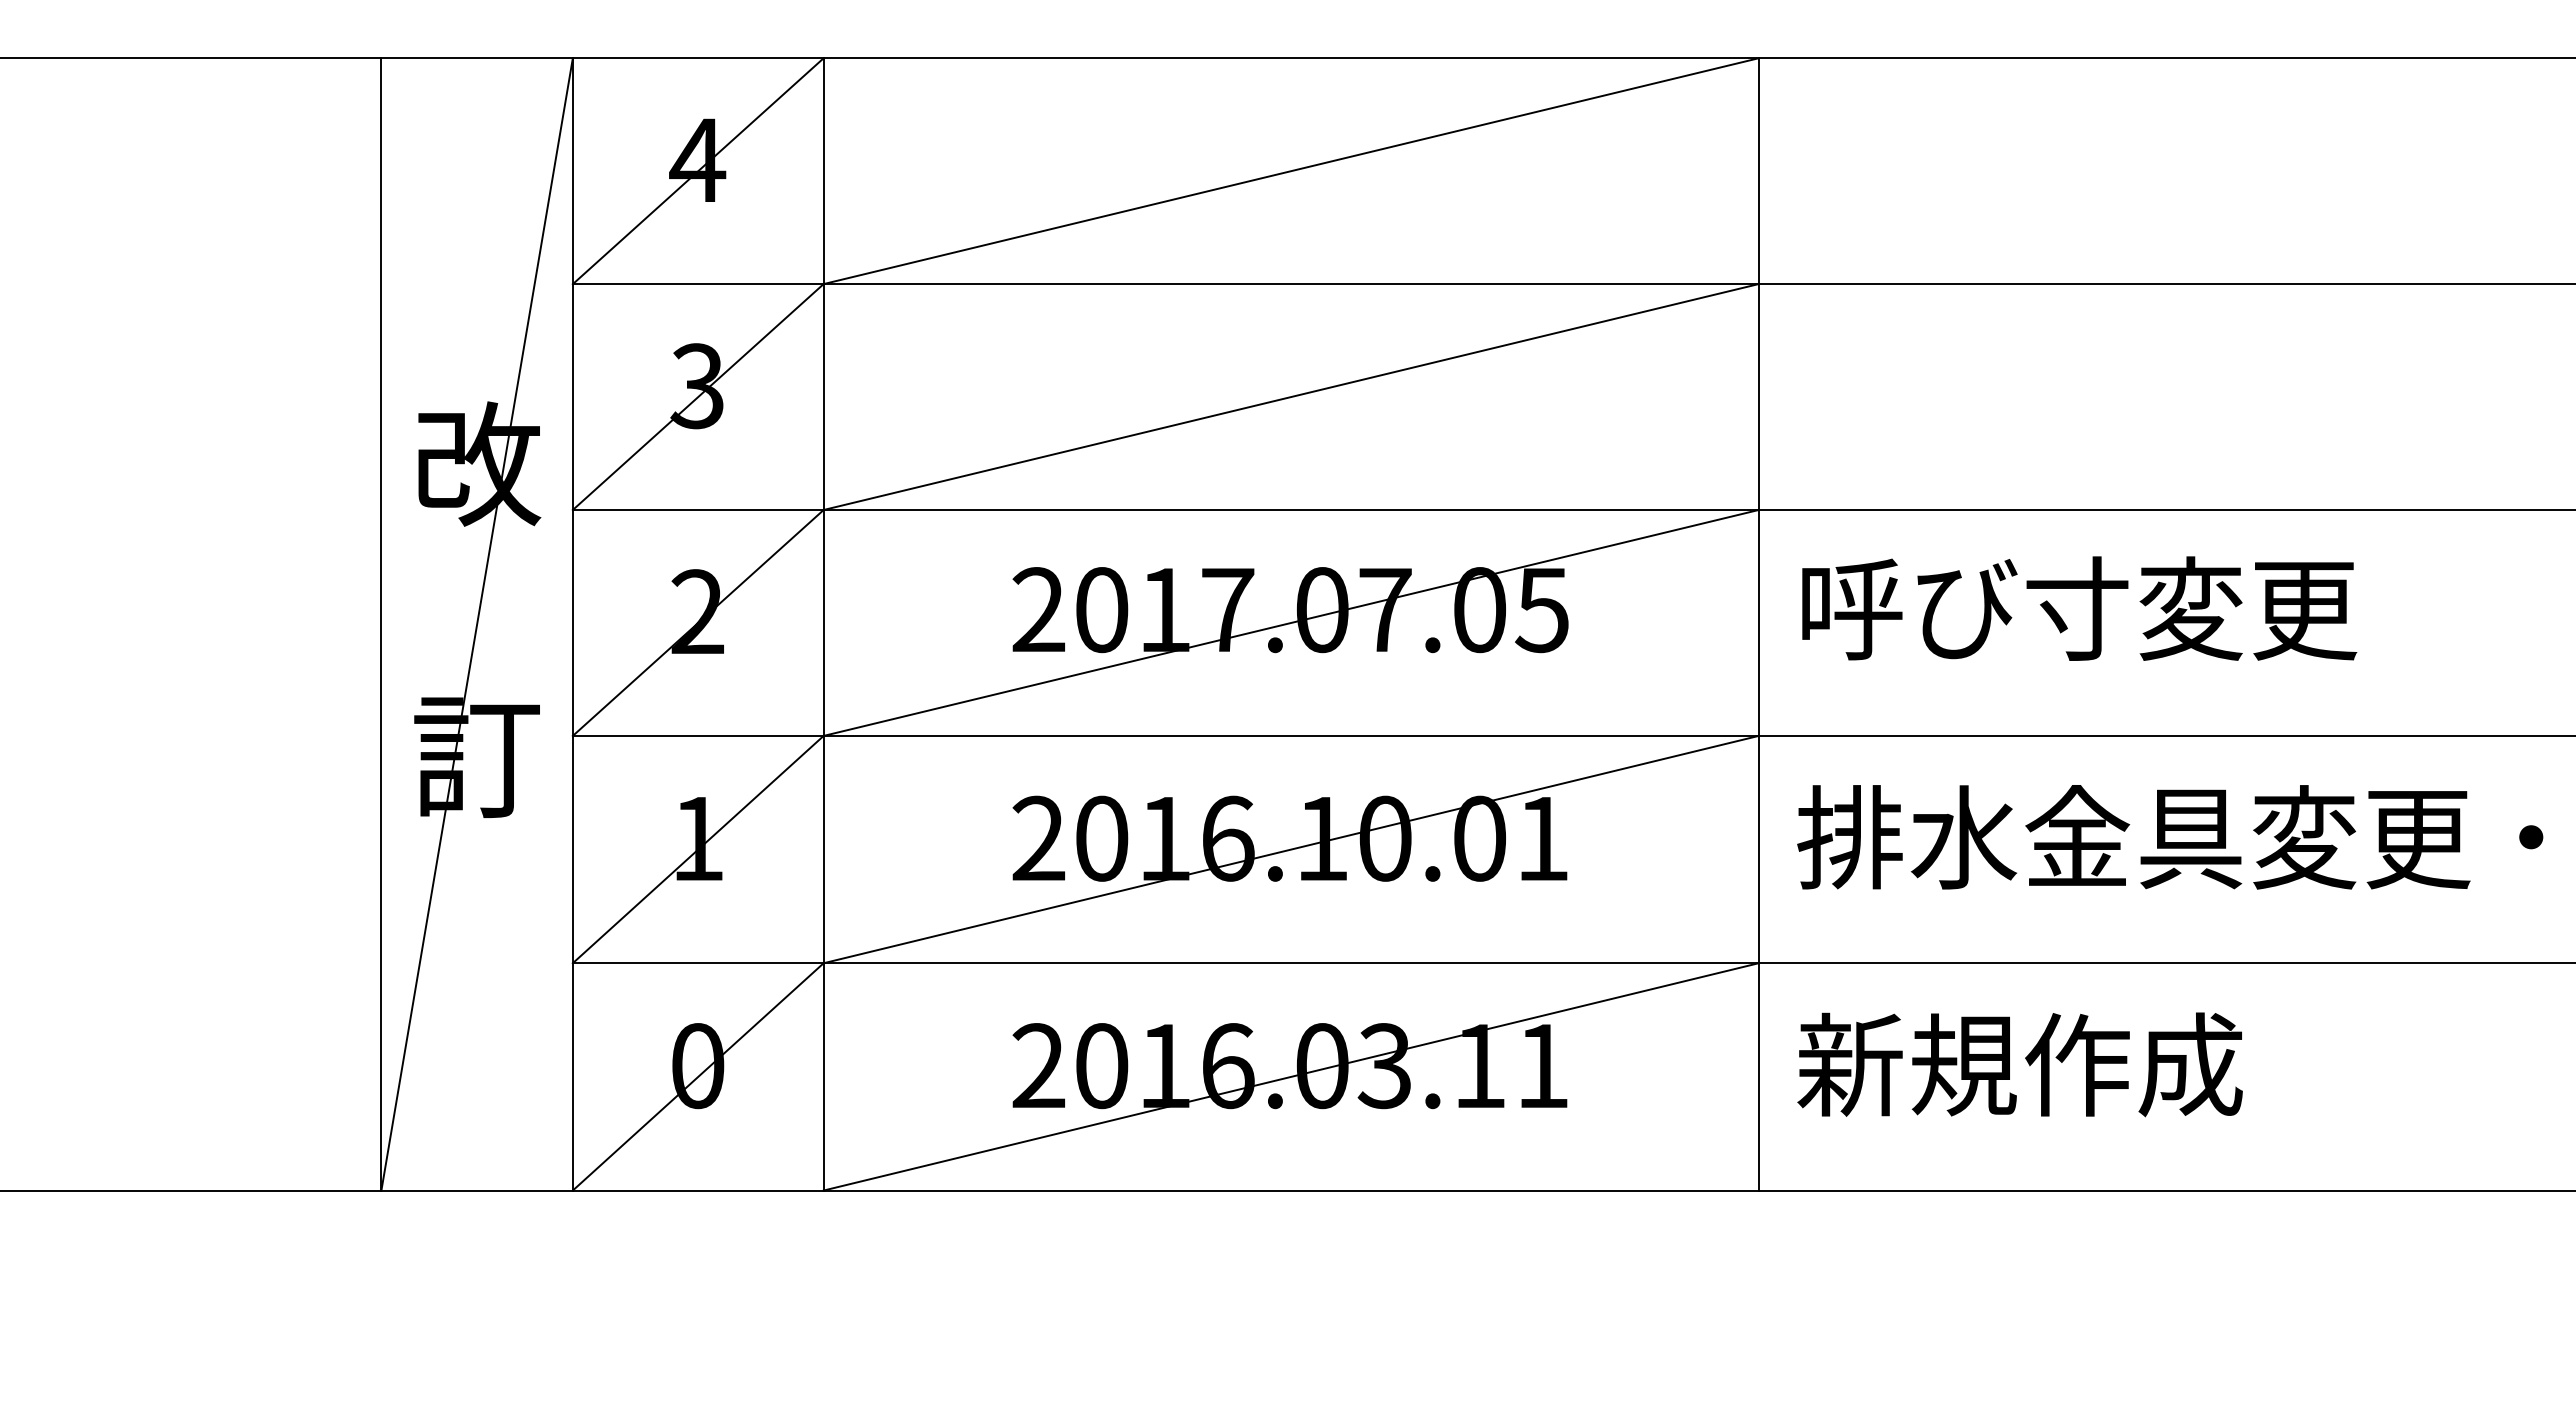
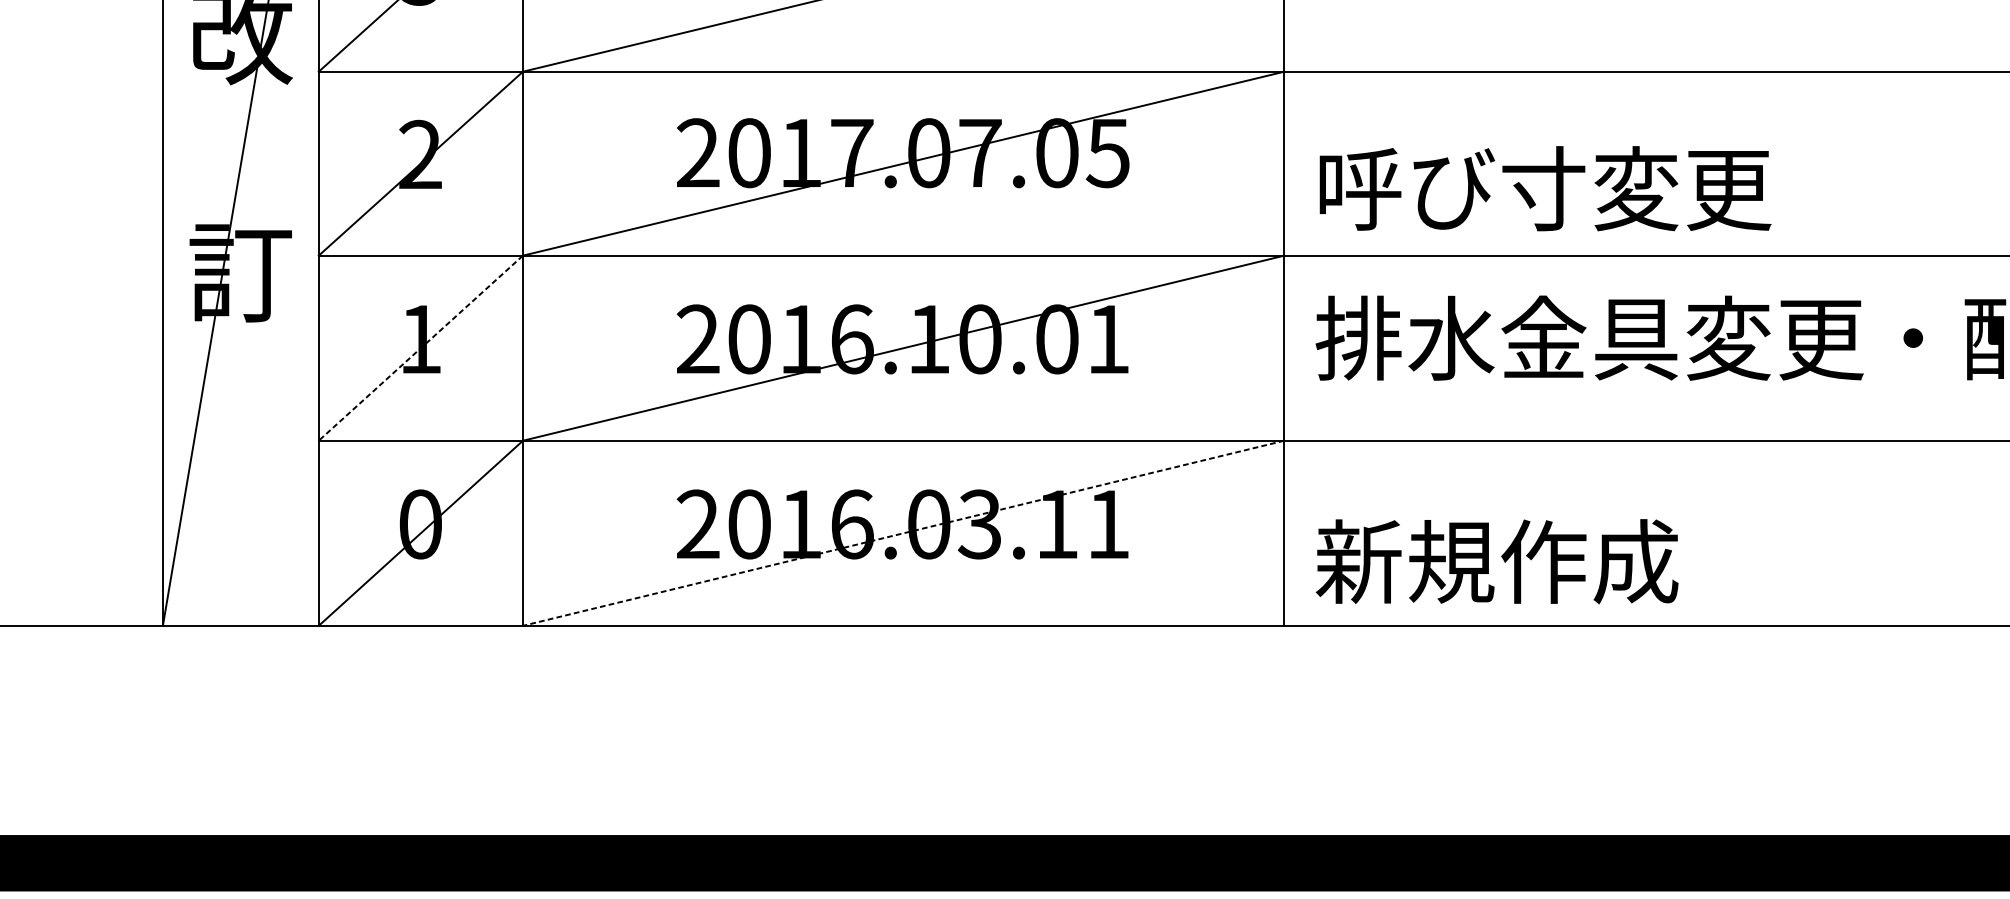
text: (2079, 608) -> (1545, 188), moved
line: (697, 849) -> (420, 348), solid -> dashed
text: (2019, 1064) -> (1496, 561), moved
line: (1290, 1077) -> (903, 533), solid -> dashed

